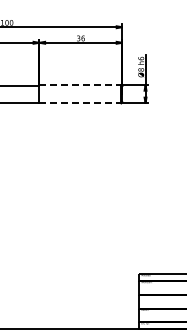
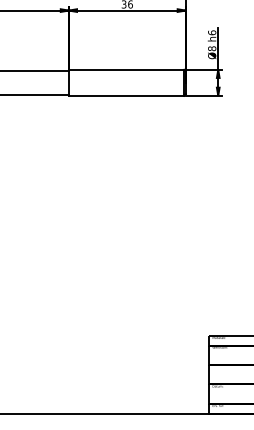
line: (80, 84) -> (126, 69), dashed -> solid
line: (80, 103) -> (126, 95), dashed -> solid

